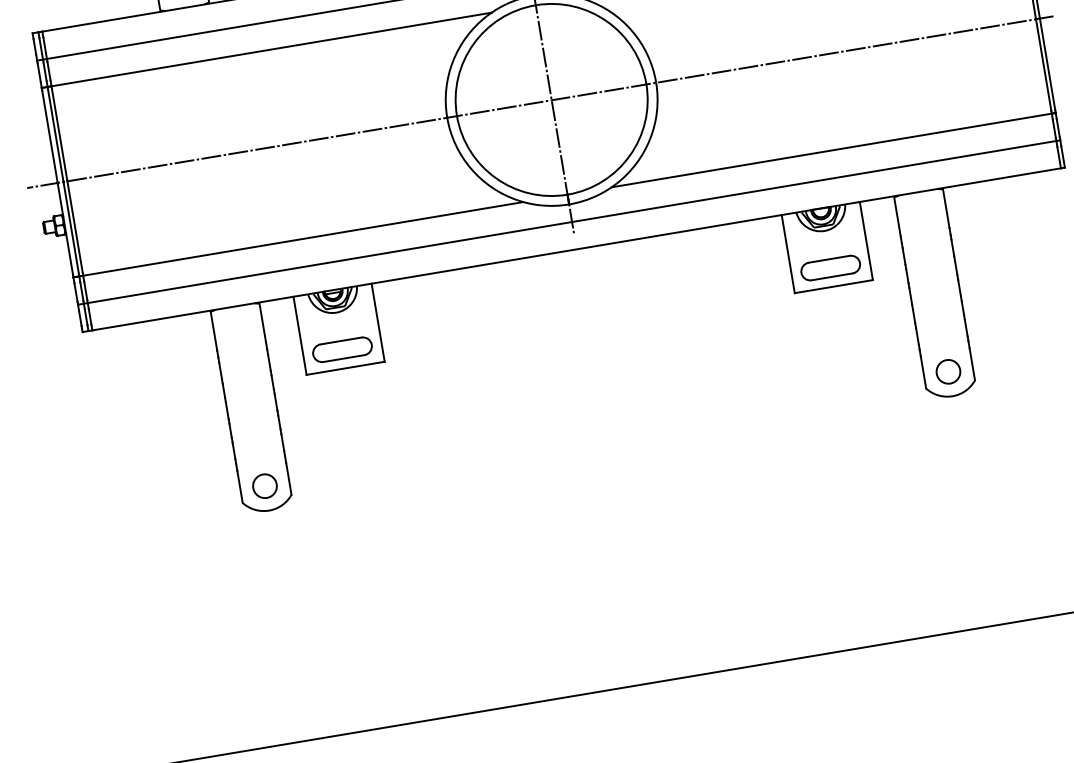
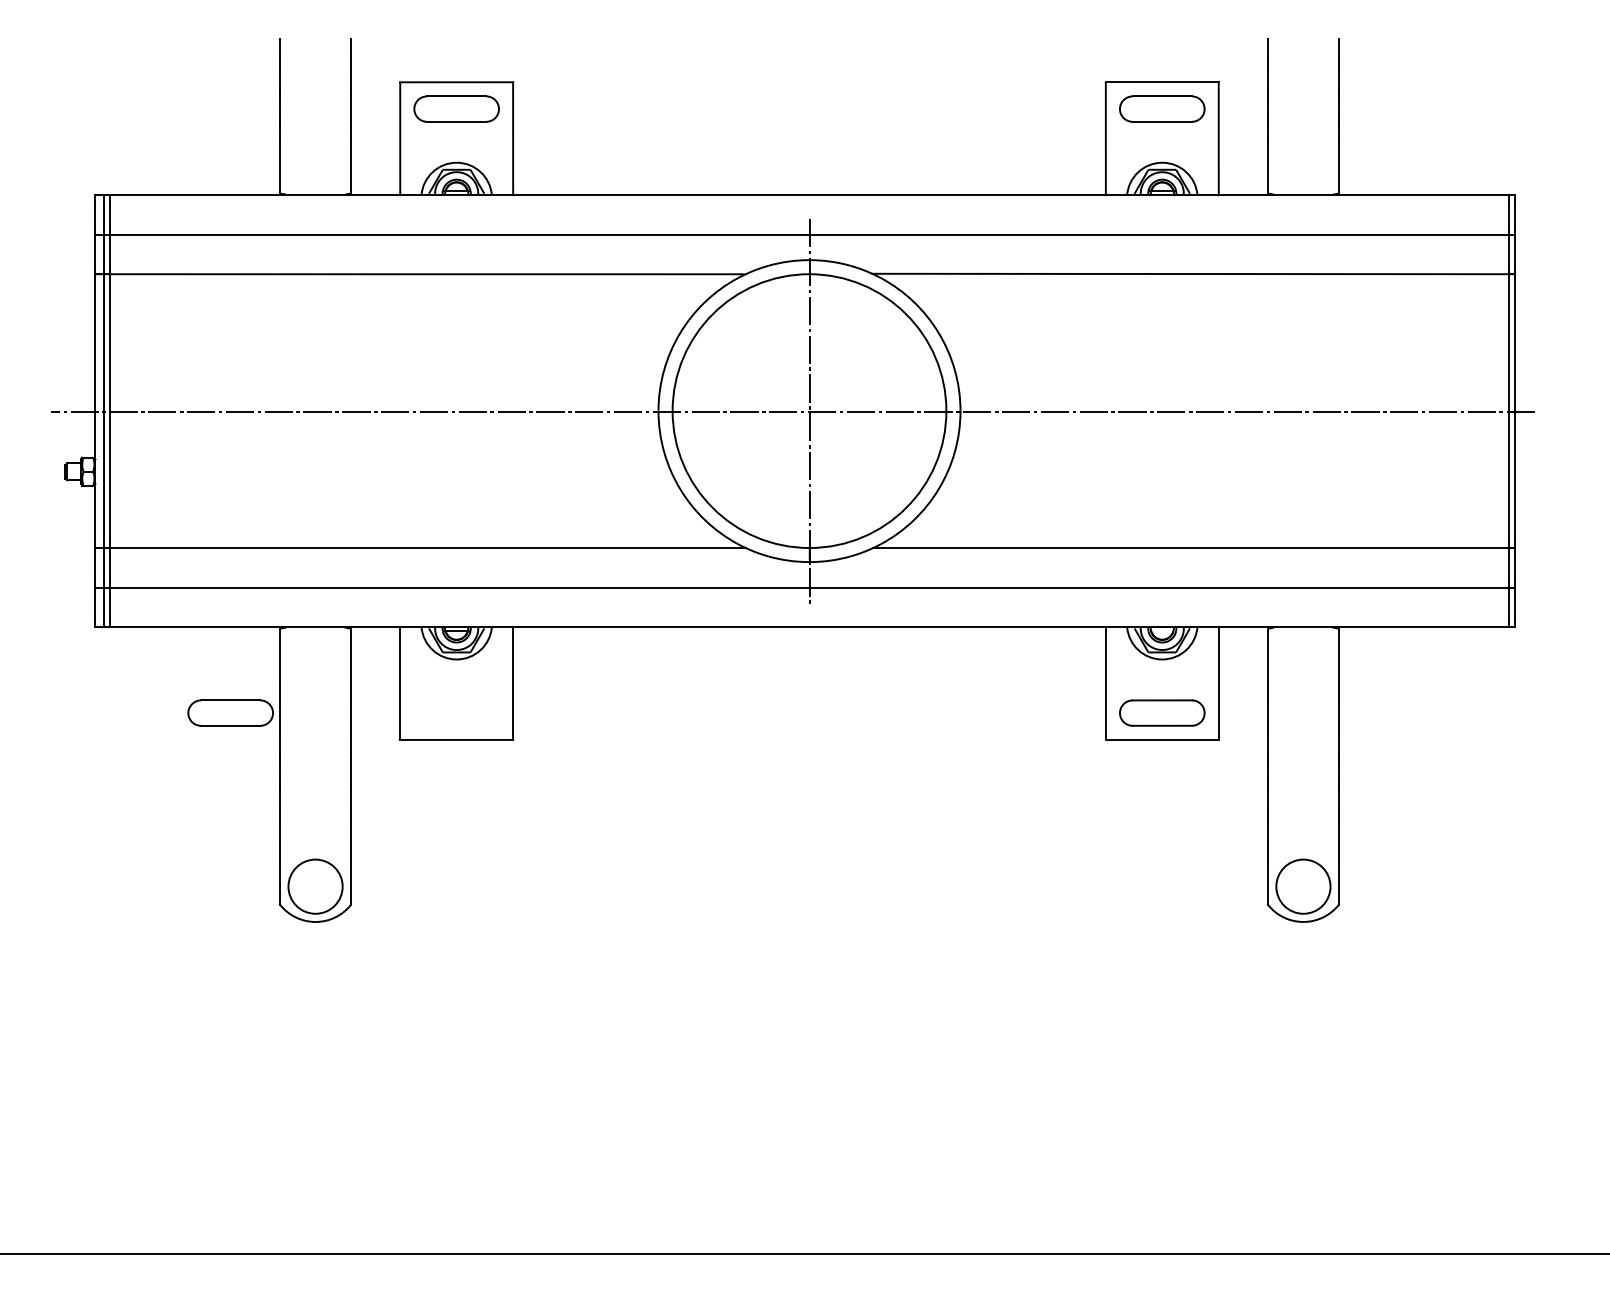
part: (342, 349) -> (230, 712), moved
circle: (948, 371) -> (1303, 886), size x1.6
circle: (264, 486) -> (315, 886), size x1.6

